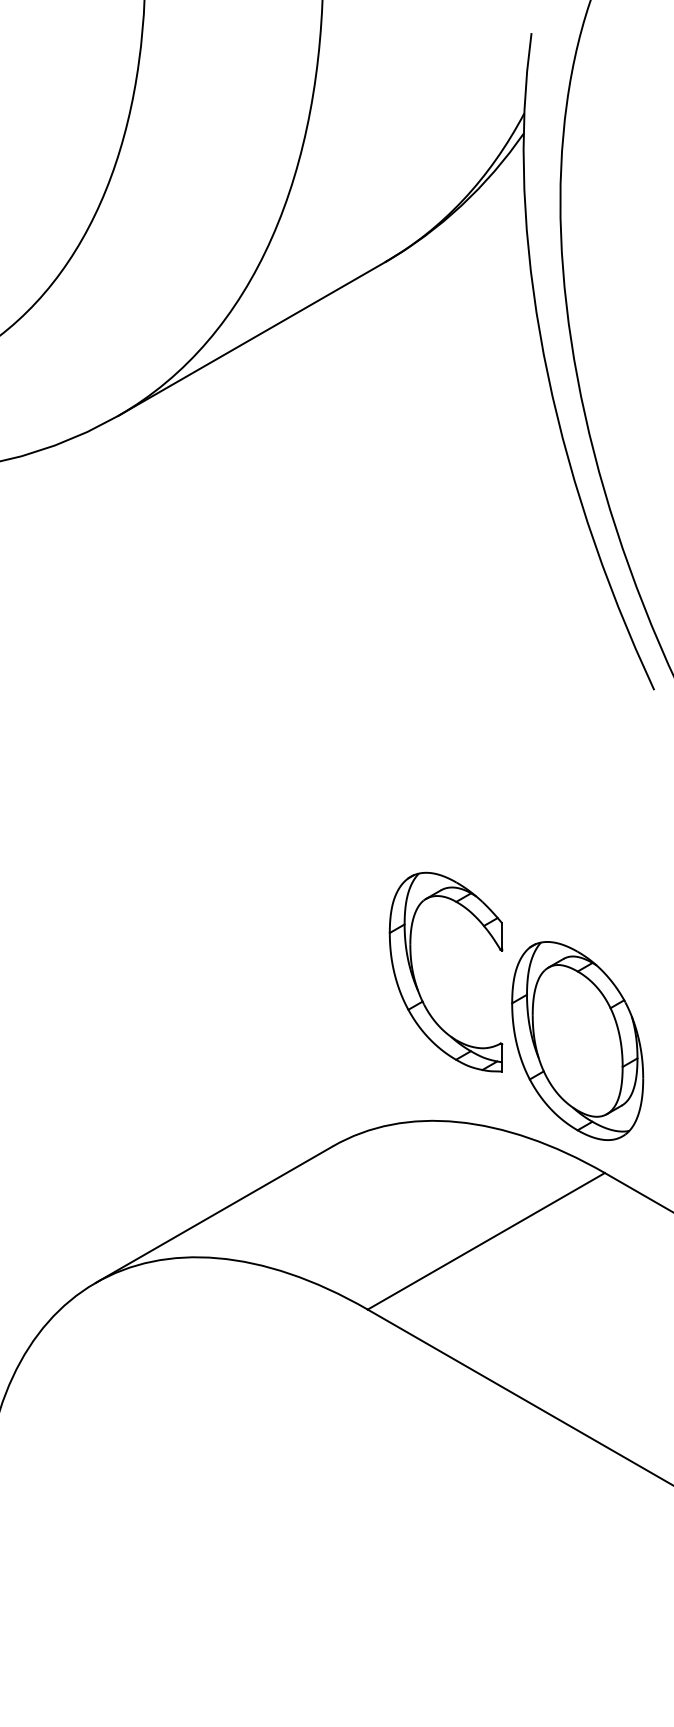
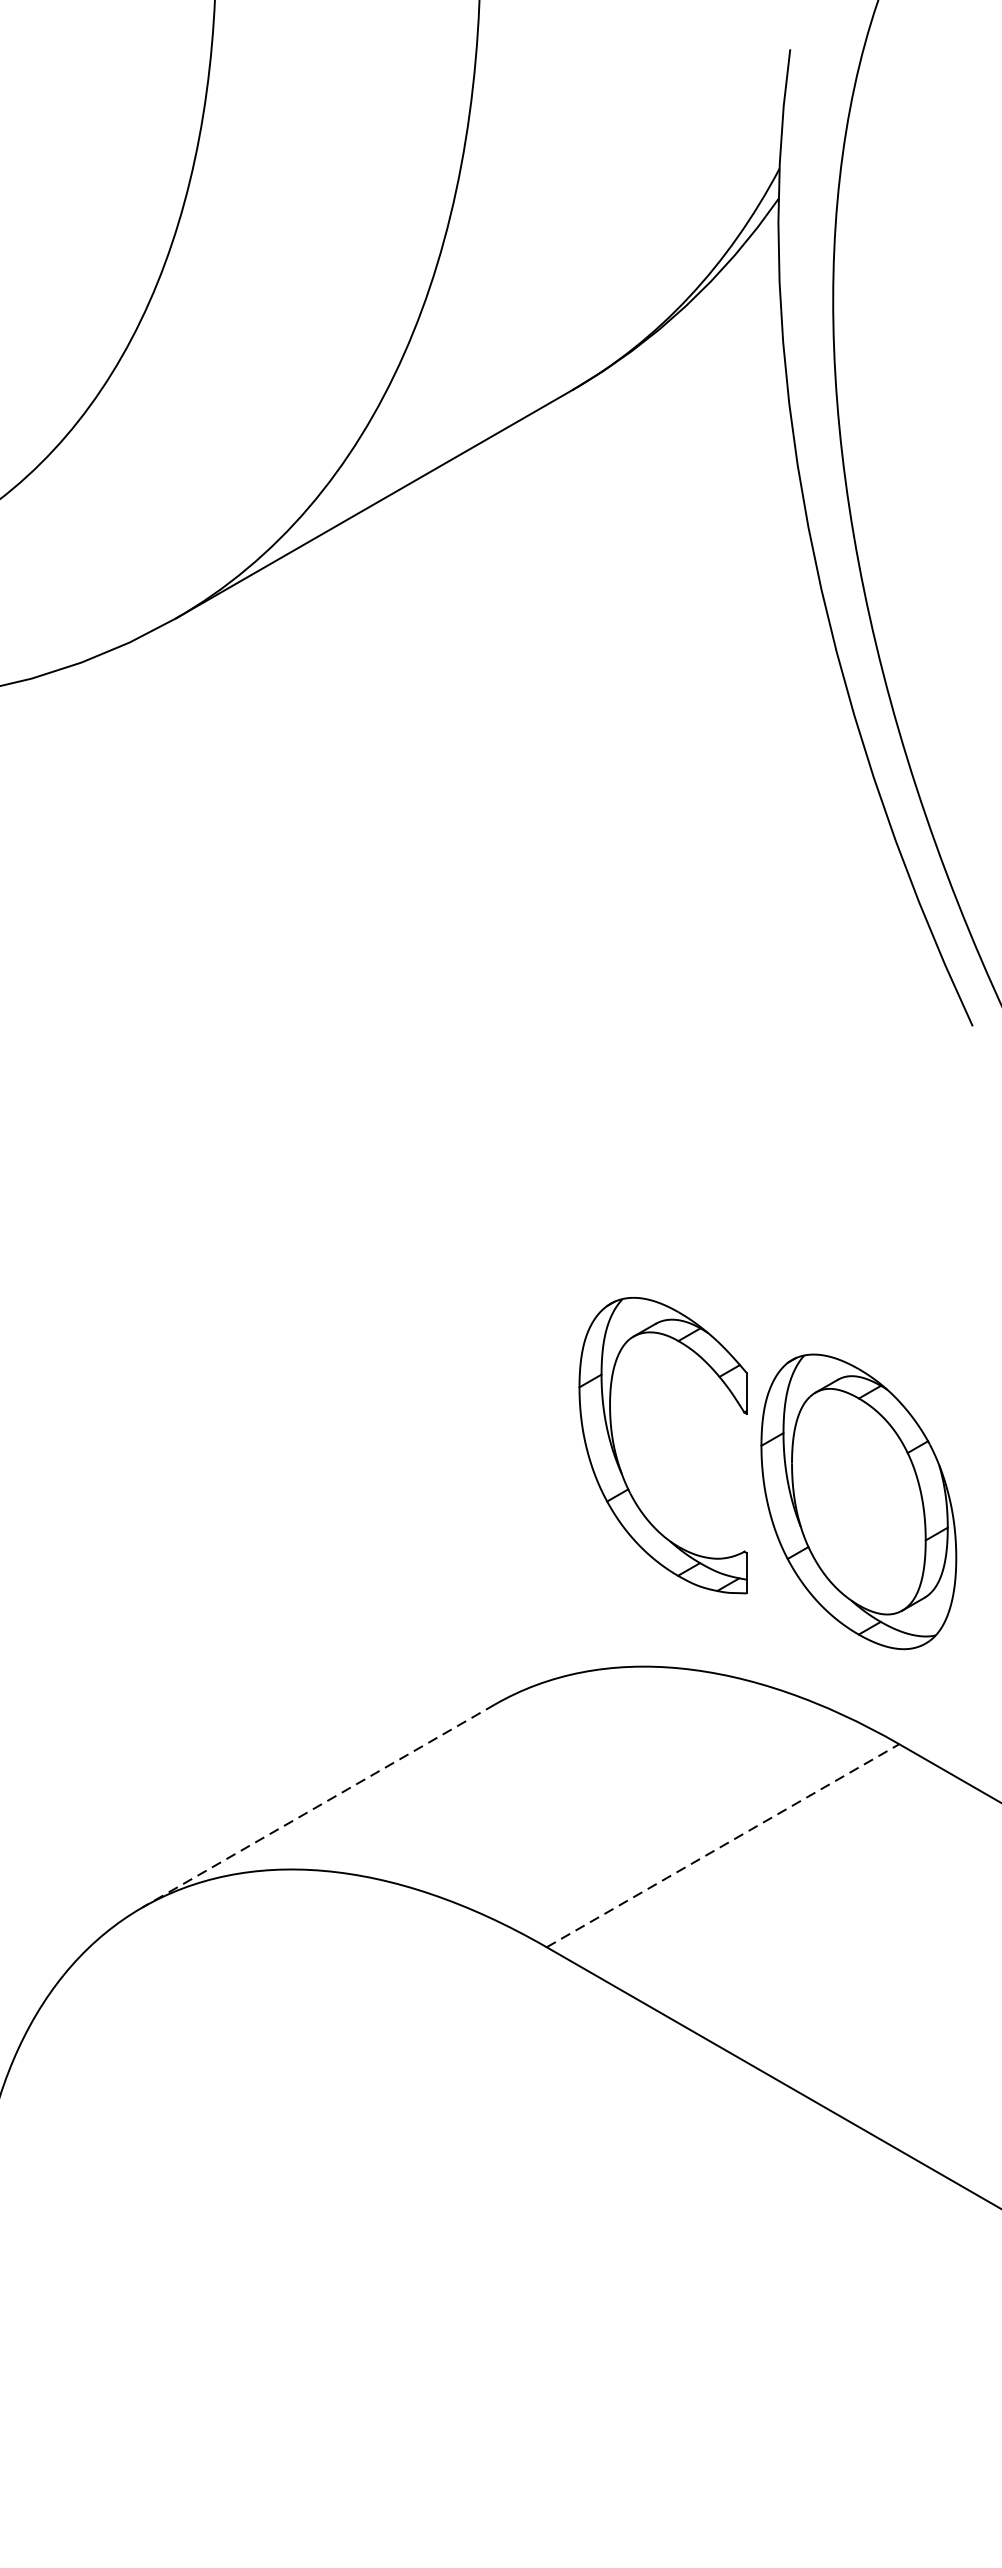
part: (577, 1040) -> (858, 1501), moved
line: (214, 1214) -> (318, 1805), solid -> dashed
line: (486, 1241) -> (723, 1846), solid -> dashed

